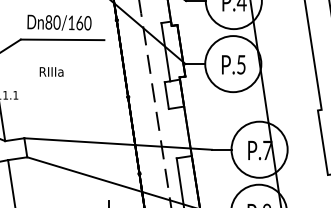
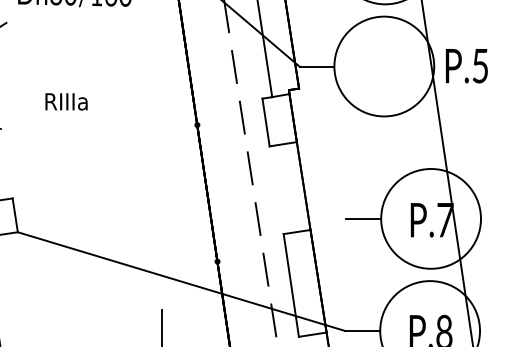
line: (62, 39) -> (80, 22), removed
text: (233, 64) -> (466, 65), moved
text: (51, 71) -> (66, 101), moved
line: (117, 143) -> (178, 207), removed

